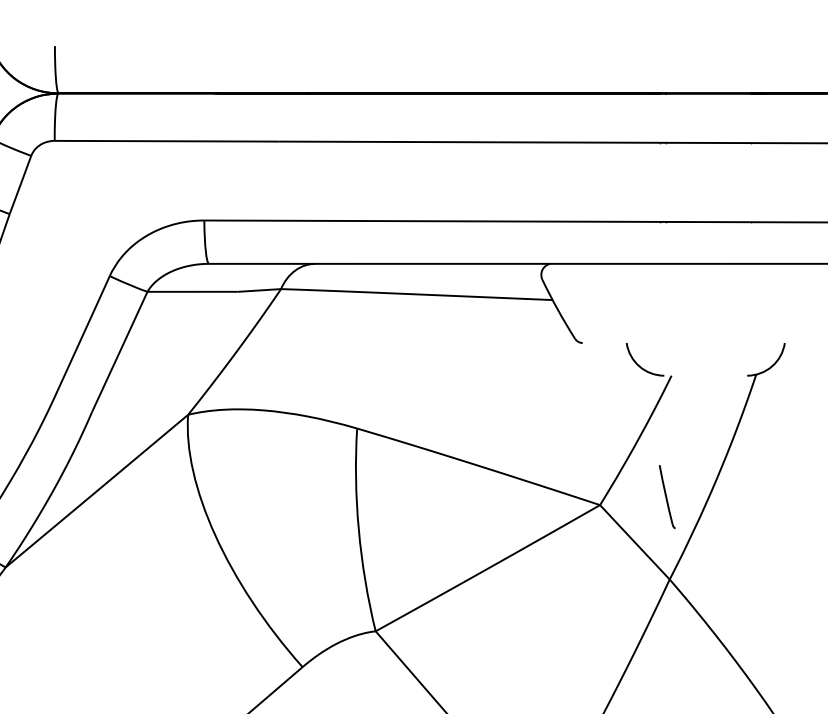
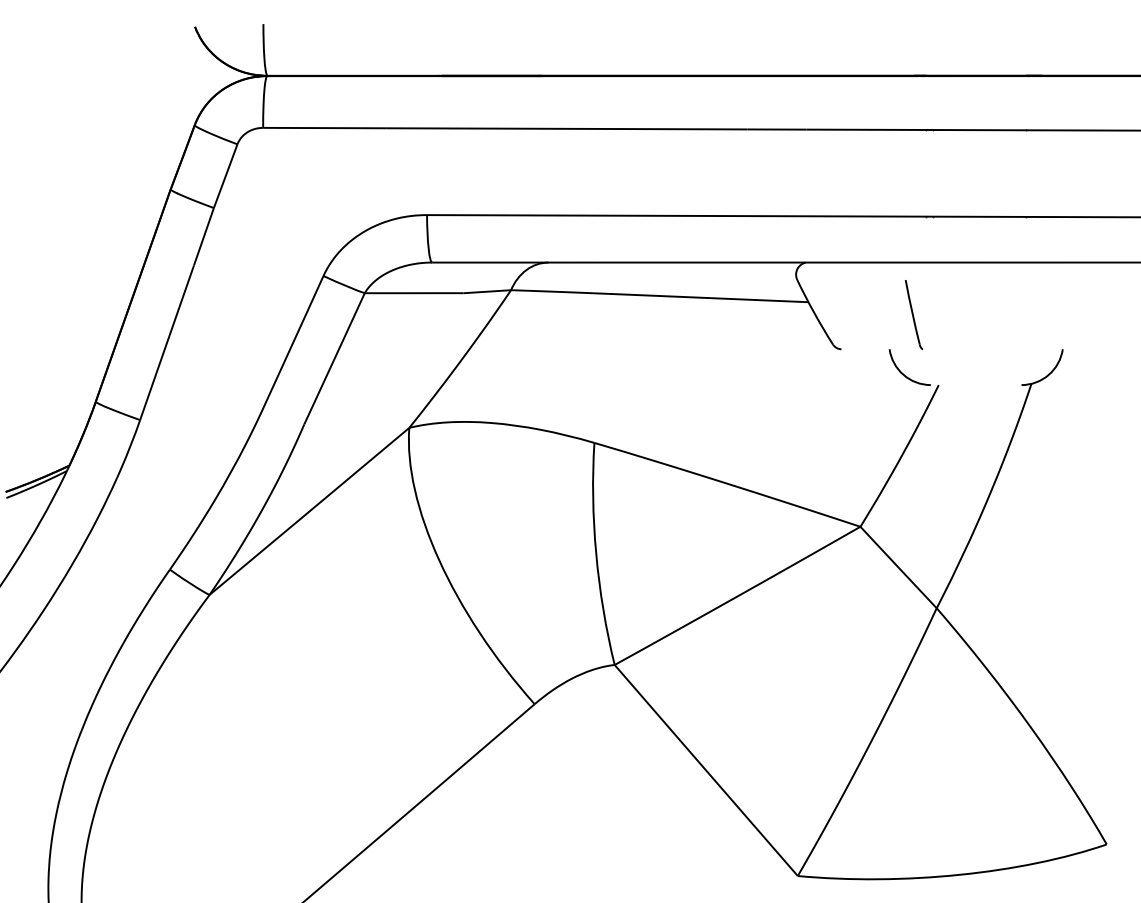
part: (666, 497) -> (913, 315), moved

